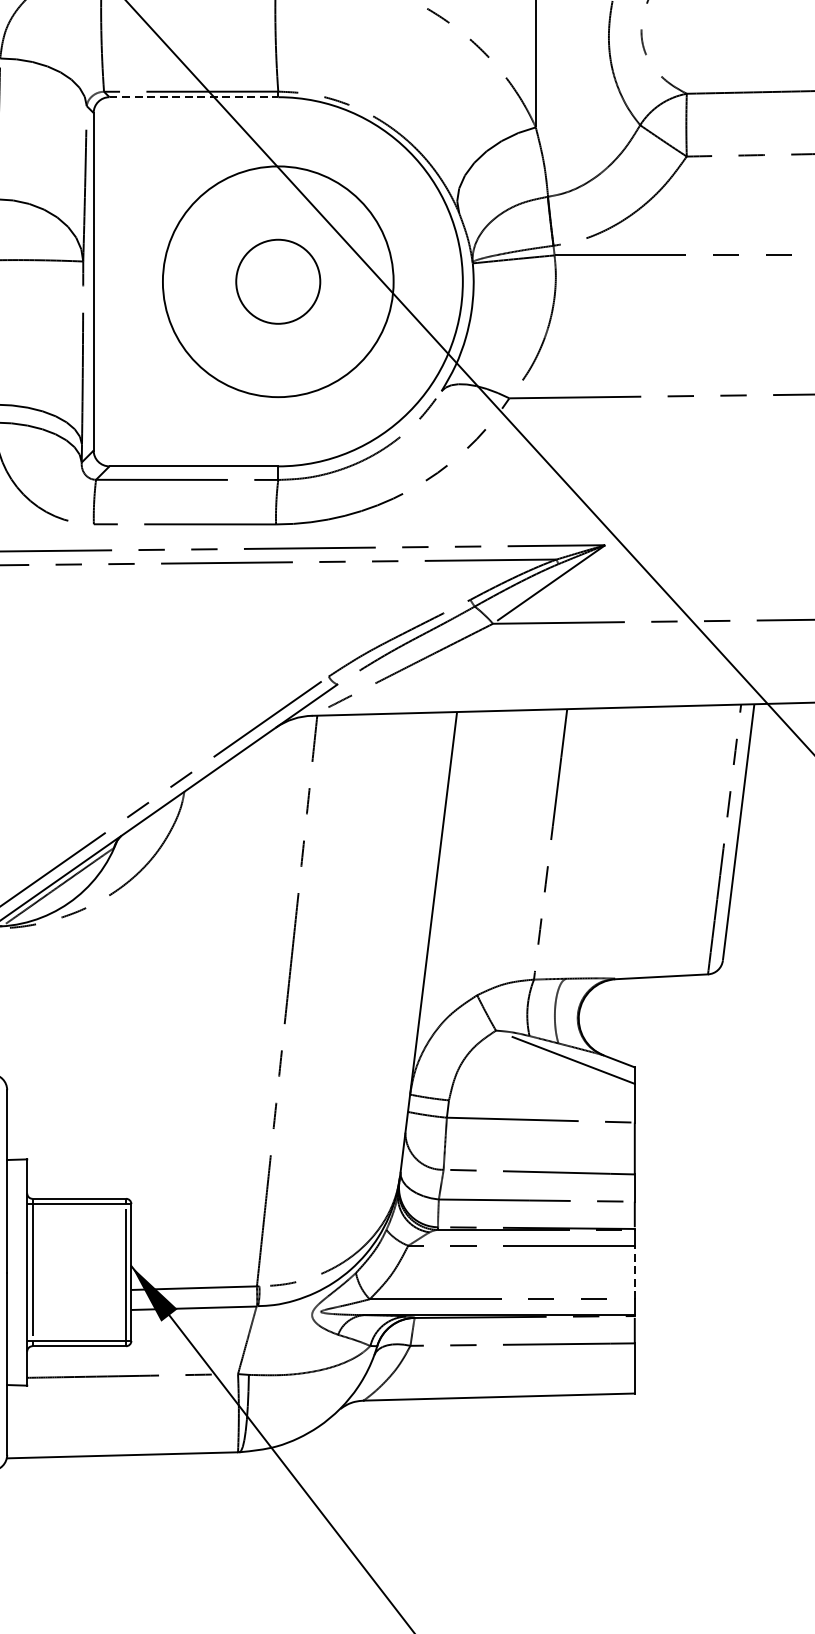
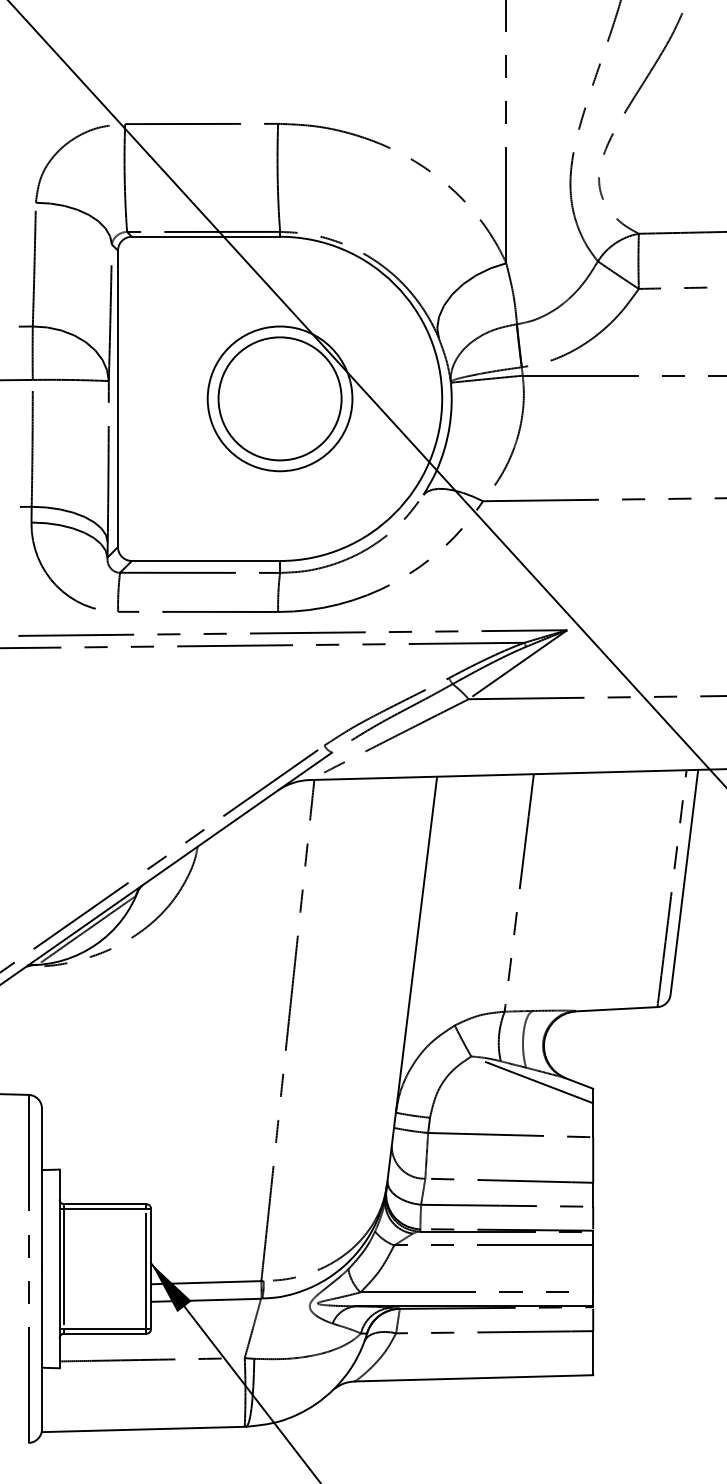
line: (194, 96) -> (206, 236), dashed -> solid
circle: (277, 281) -> (279, 398), size x0.71
circle: (277, 281) -> (279, 398), size x1.67
line: (635, 1272) -> (593, 1268), dashed -> solid

